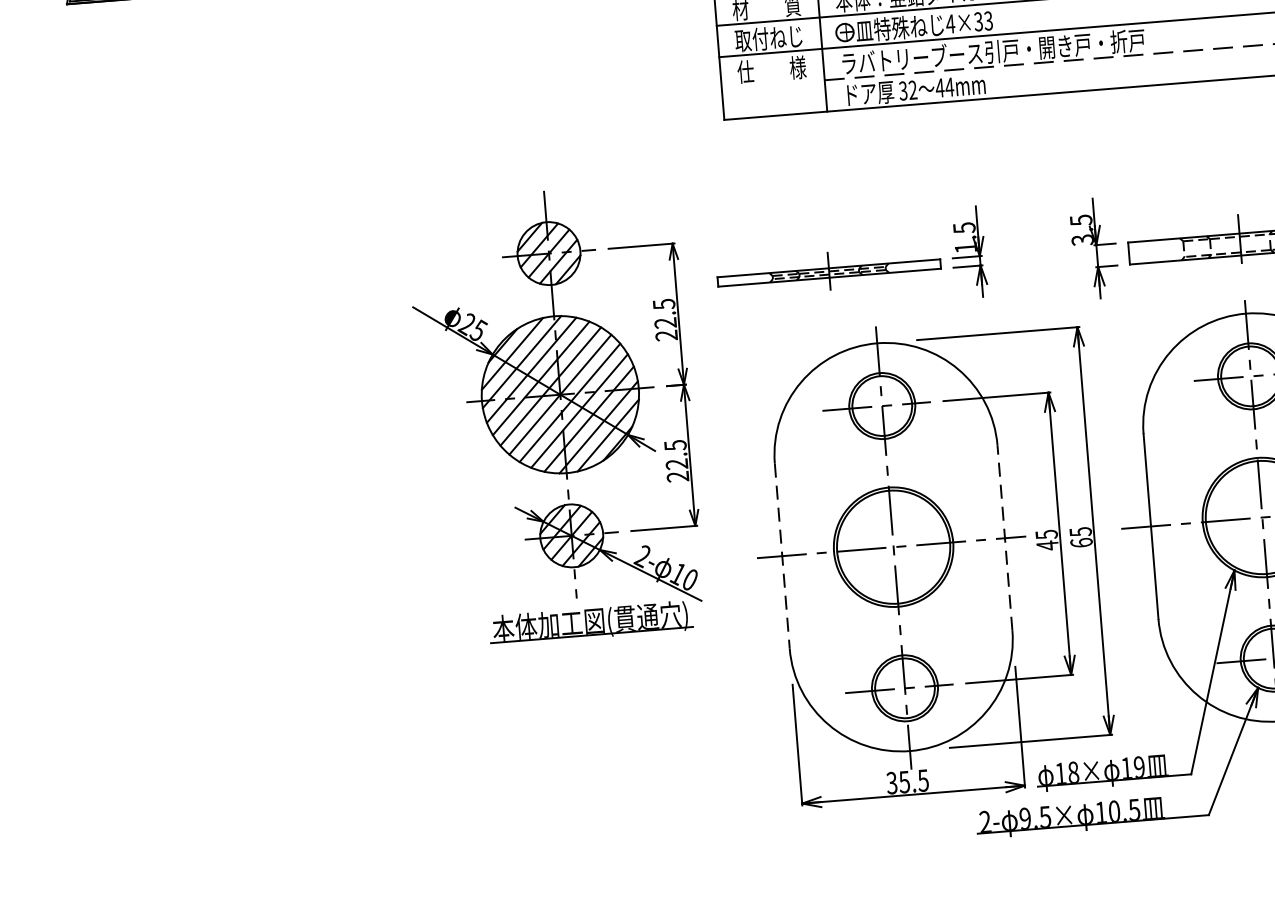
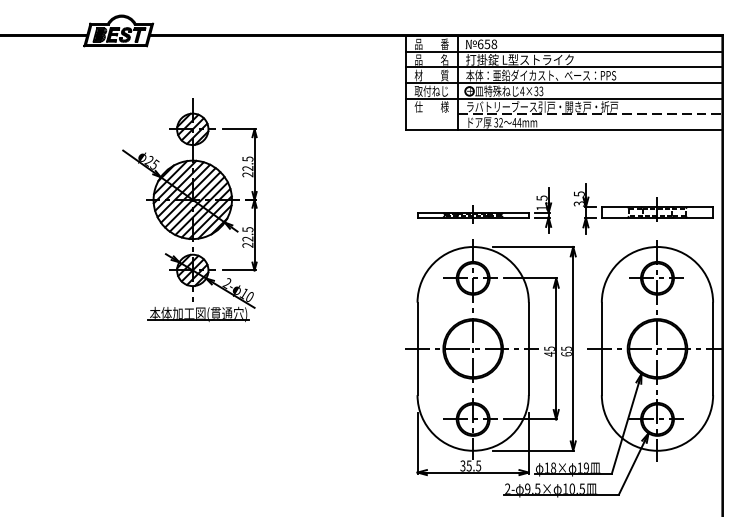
part: (851, 261) -> (484, 210), moved
part: (555, 414) -> (189, 209), moved
line: (1004, 537) -> (528, 348), dashed -> solid
line: (782, 557) -> (417, 349), dashed -> solid

